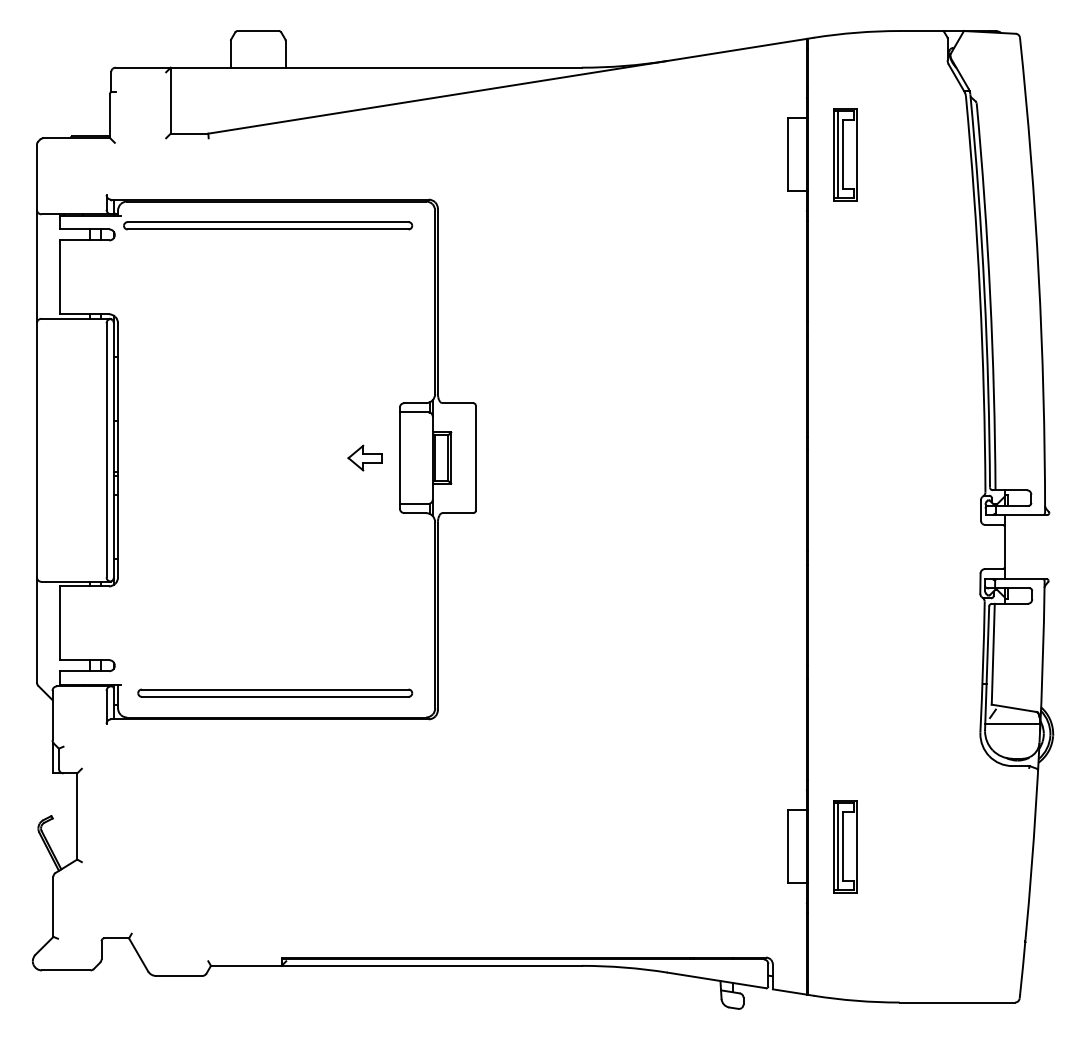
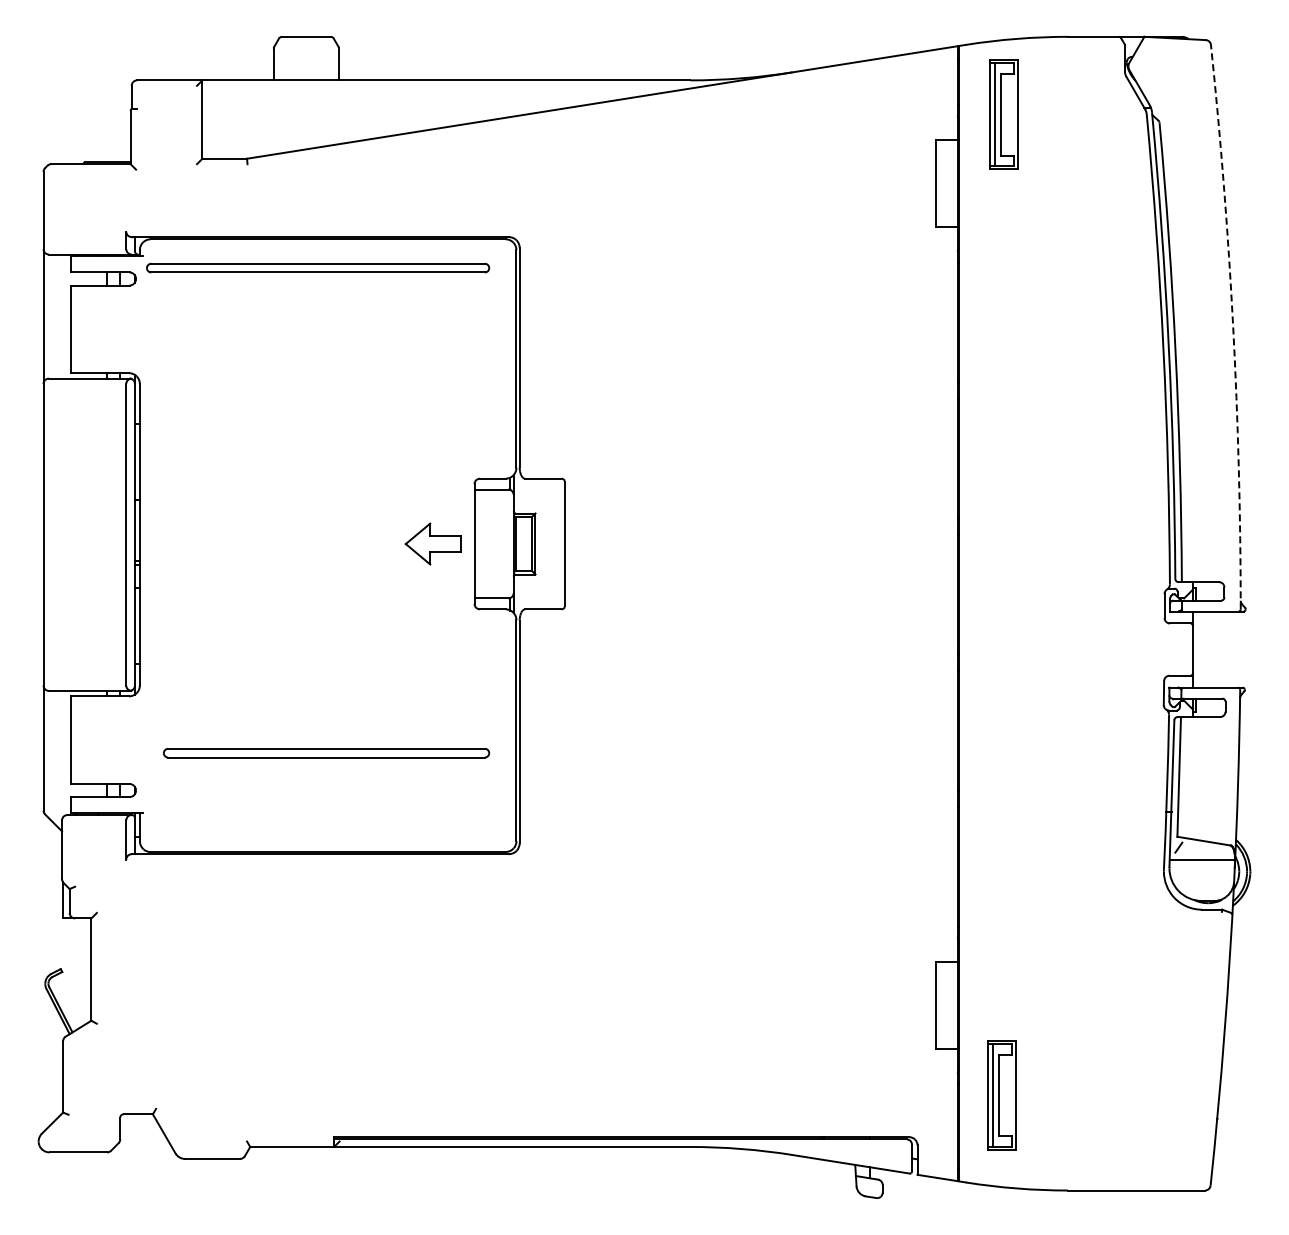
part: (845, 154) -> (1003, 114), moved
arc: (1038, 274) -> (1233, 326), solid -> dashed
part: (364, 457) -> (432, 543), size x1.4
part: (275, 693) -> (326, 753), moved
part: (845, 846) -> (1001, 1095), moved

